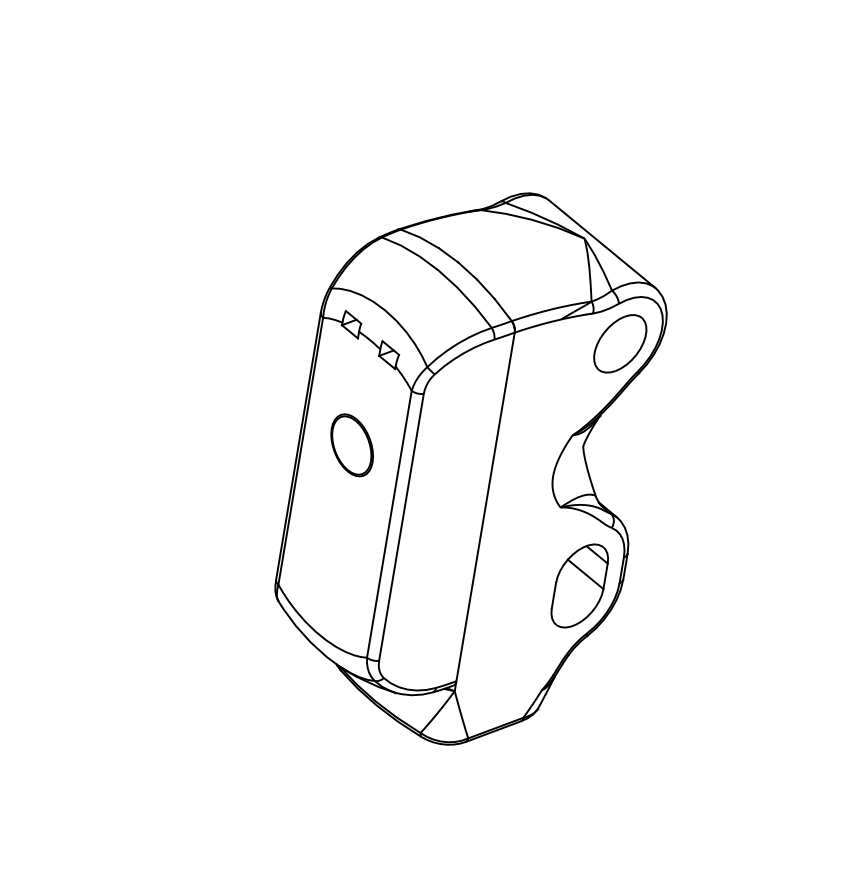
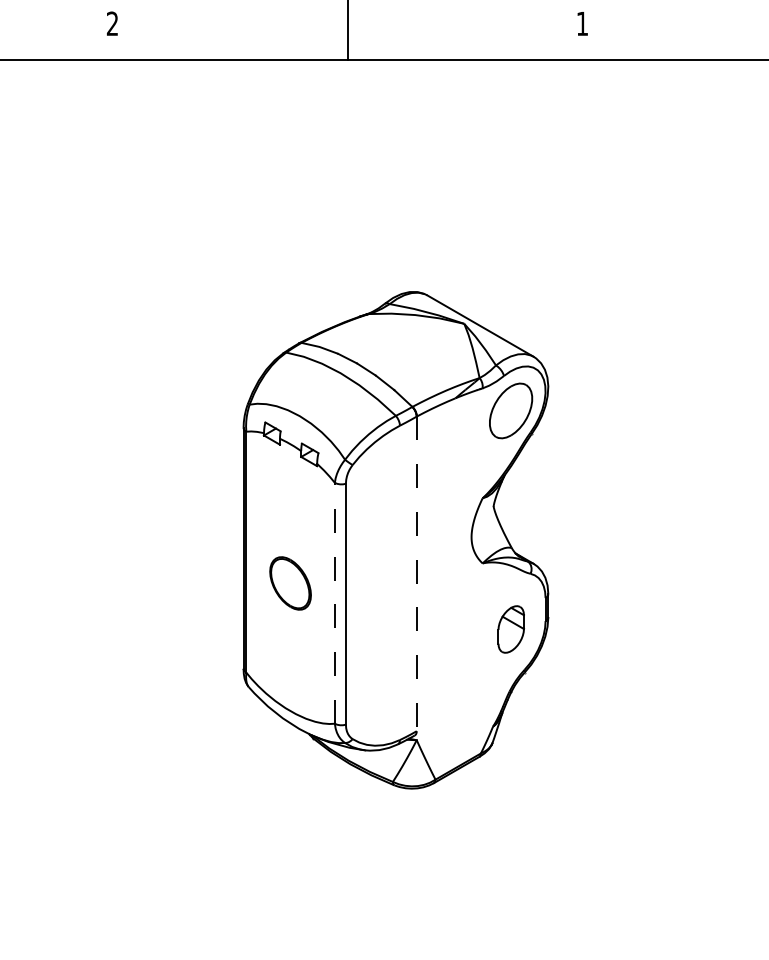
part: (352, 445) -> (290, 583), moved
line: (484, 511) -> (416, 578), solid -> dashed
line: (389, 523) -> (334, 602), solid -> dashed
part: (580, 586) -> (511, 629), size x0.6

